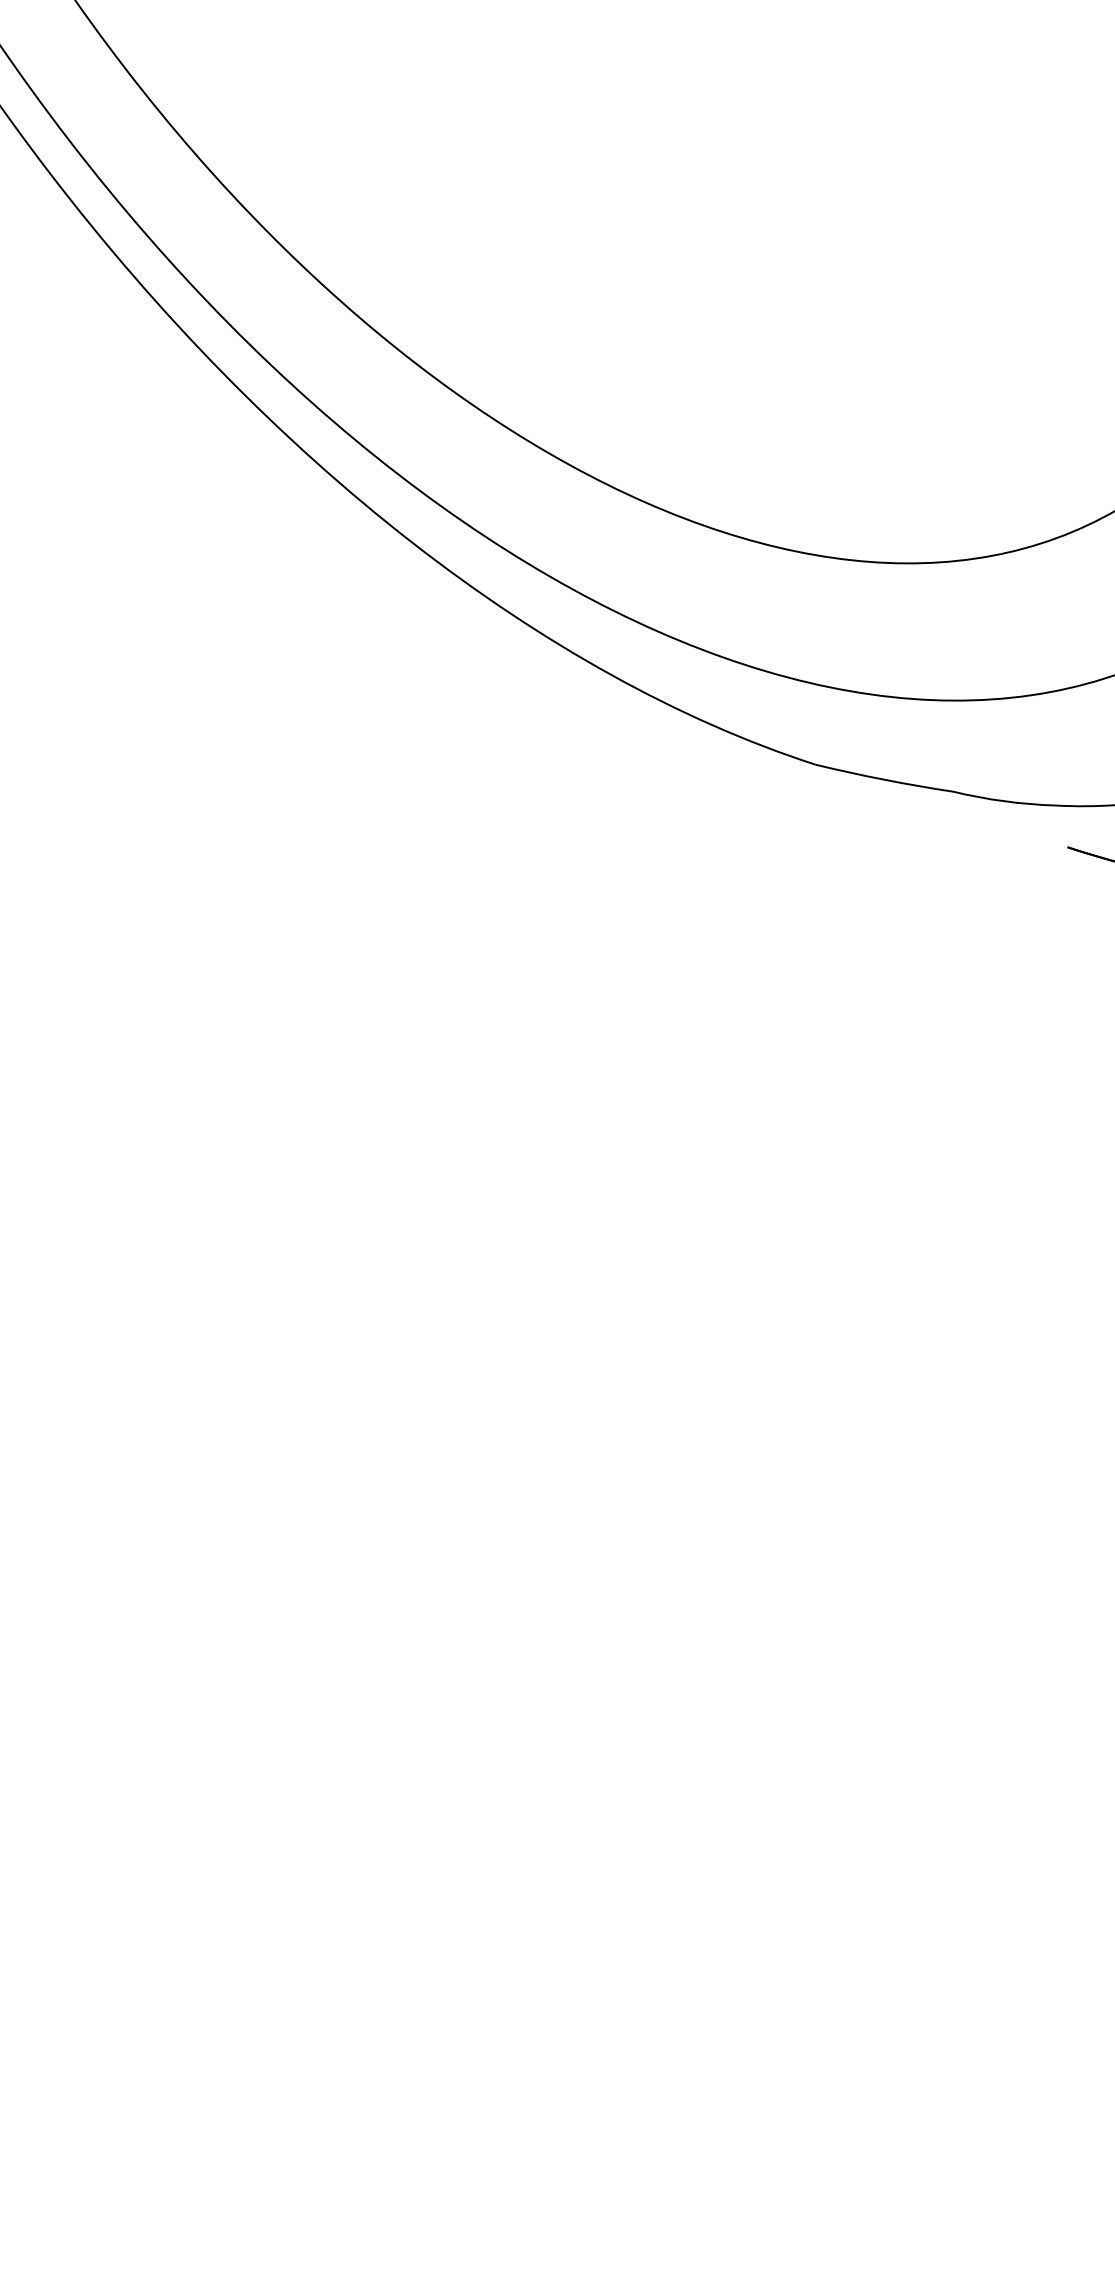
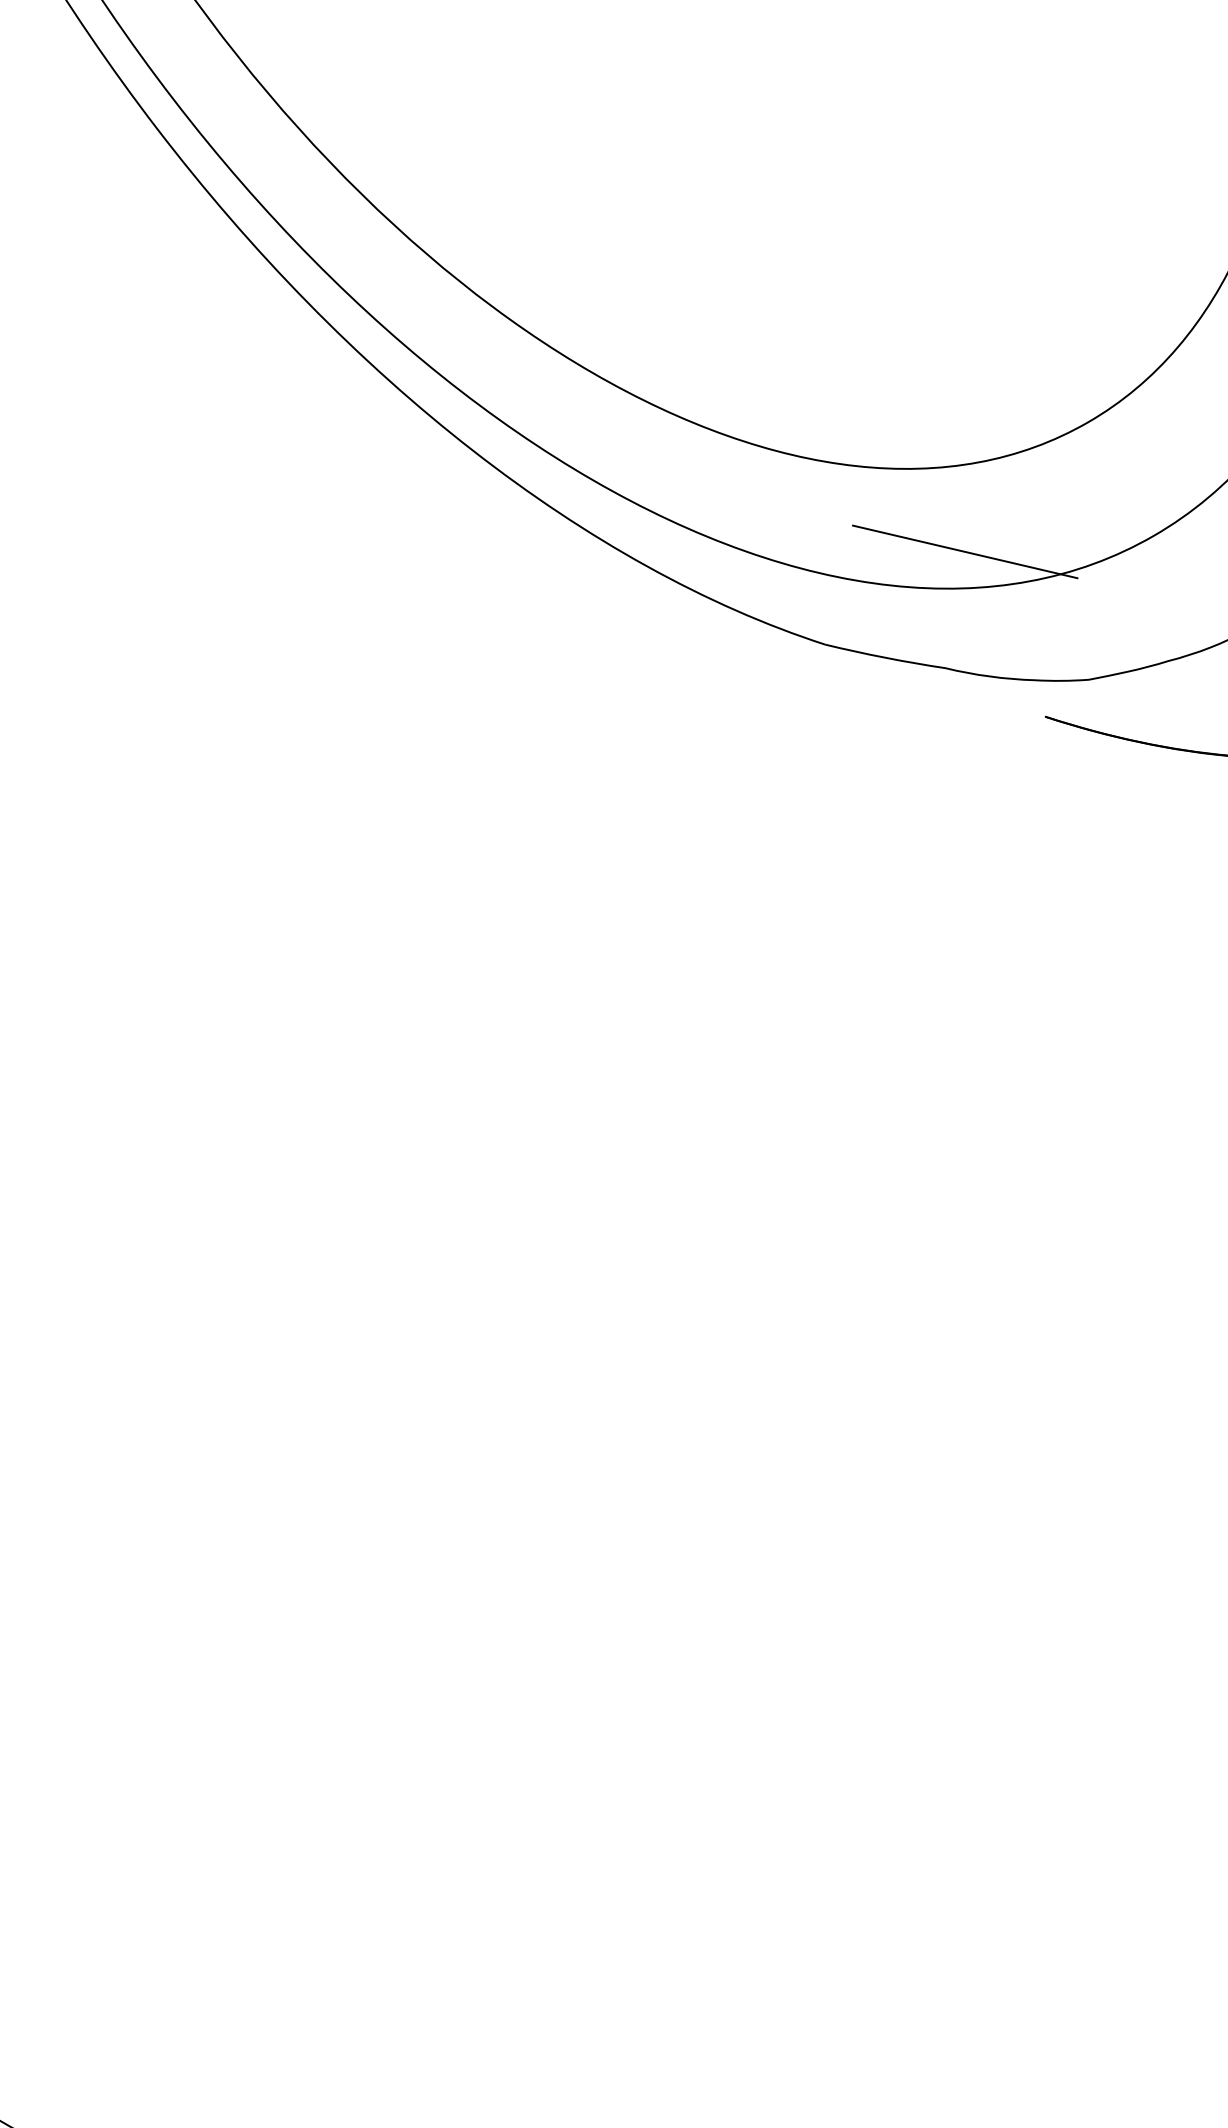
line: (975, 658) -> (964, 551), added

